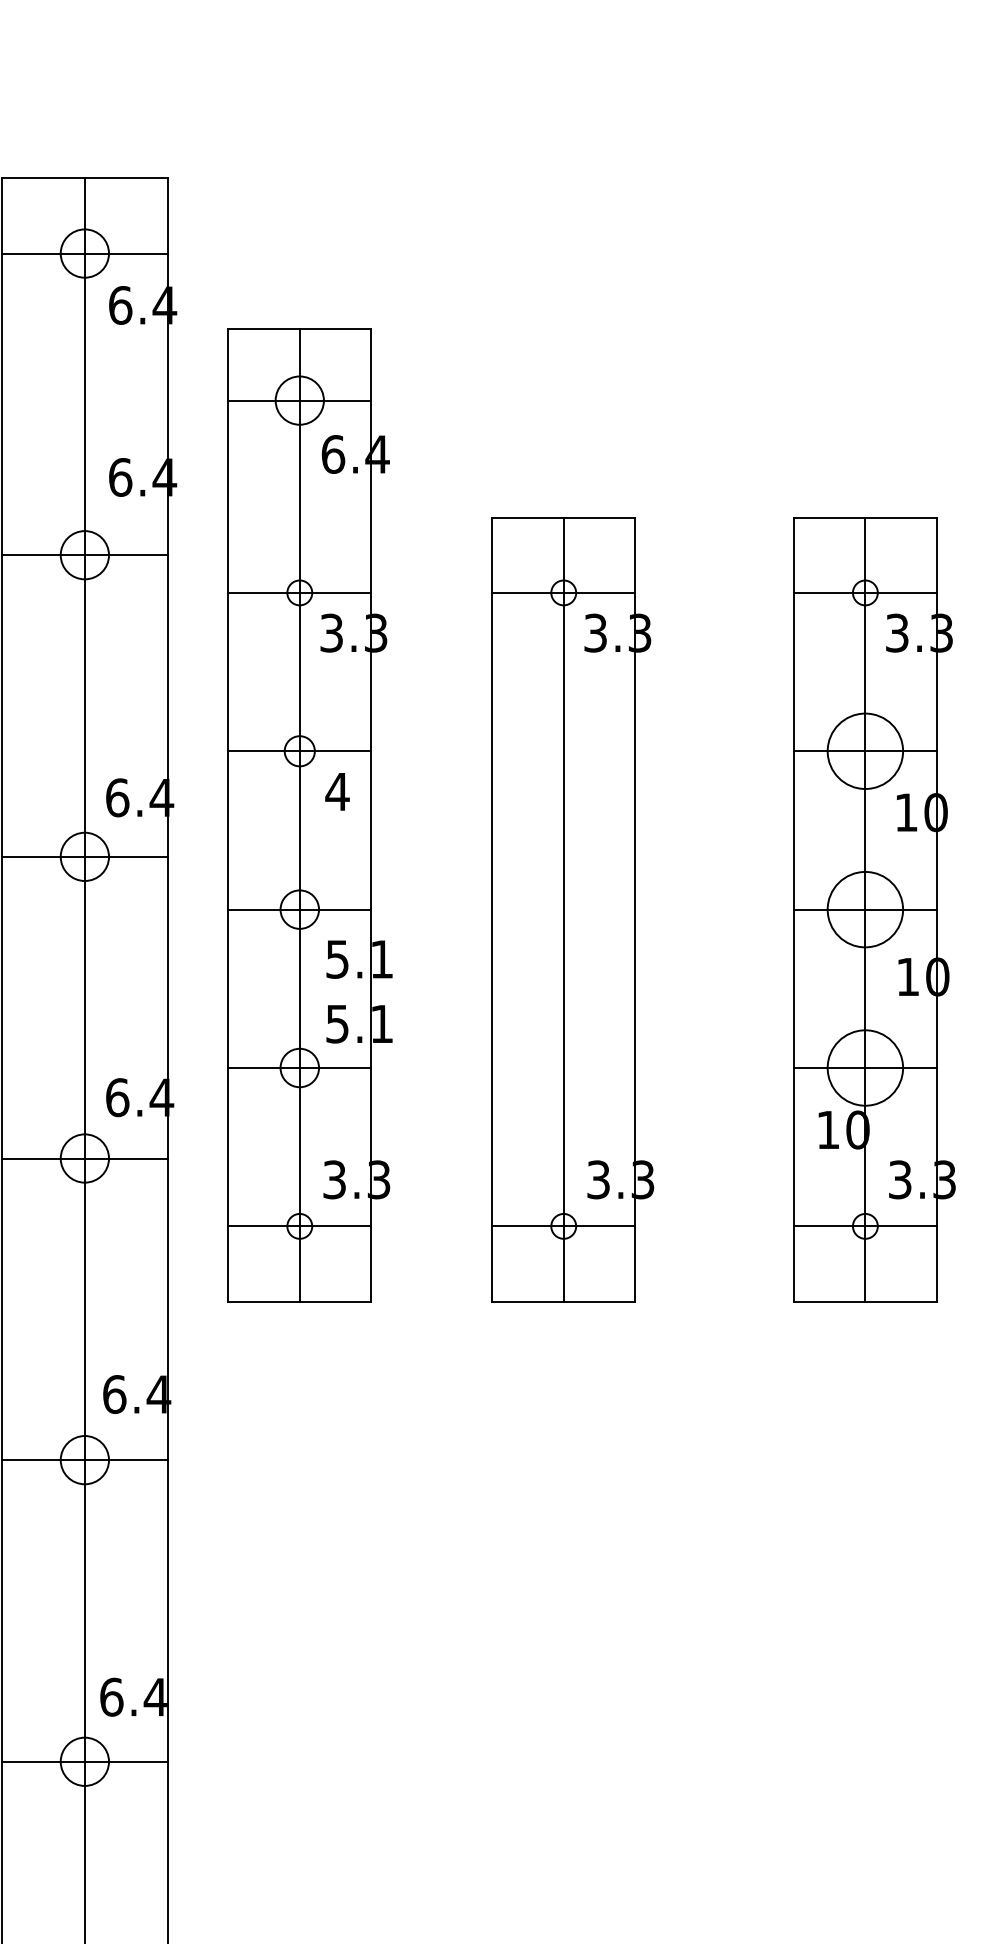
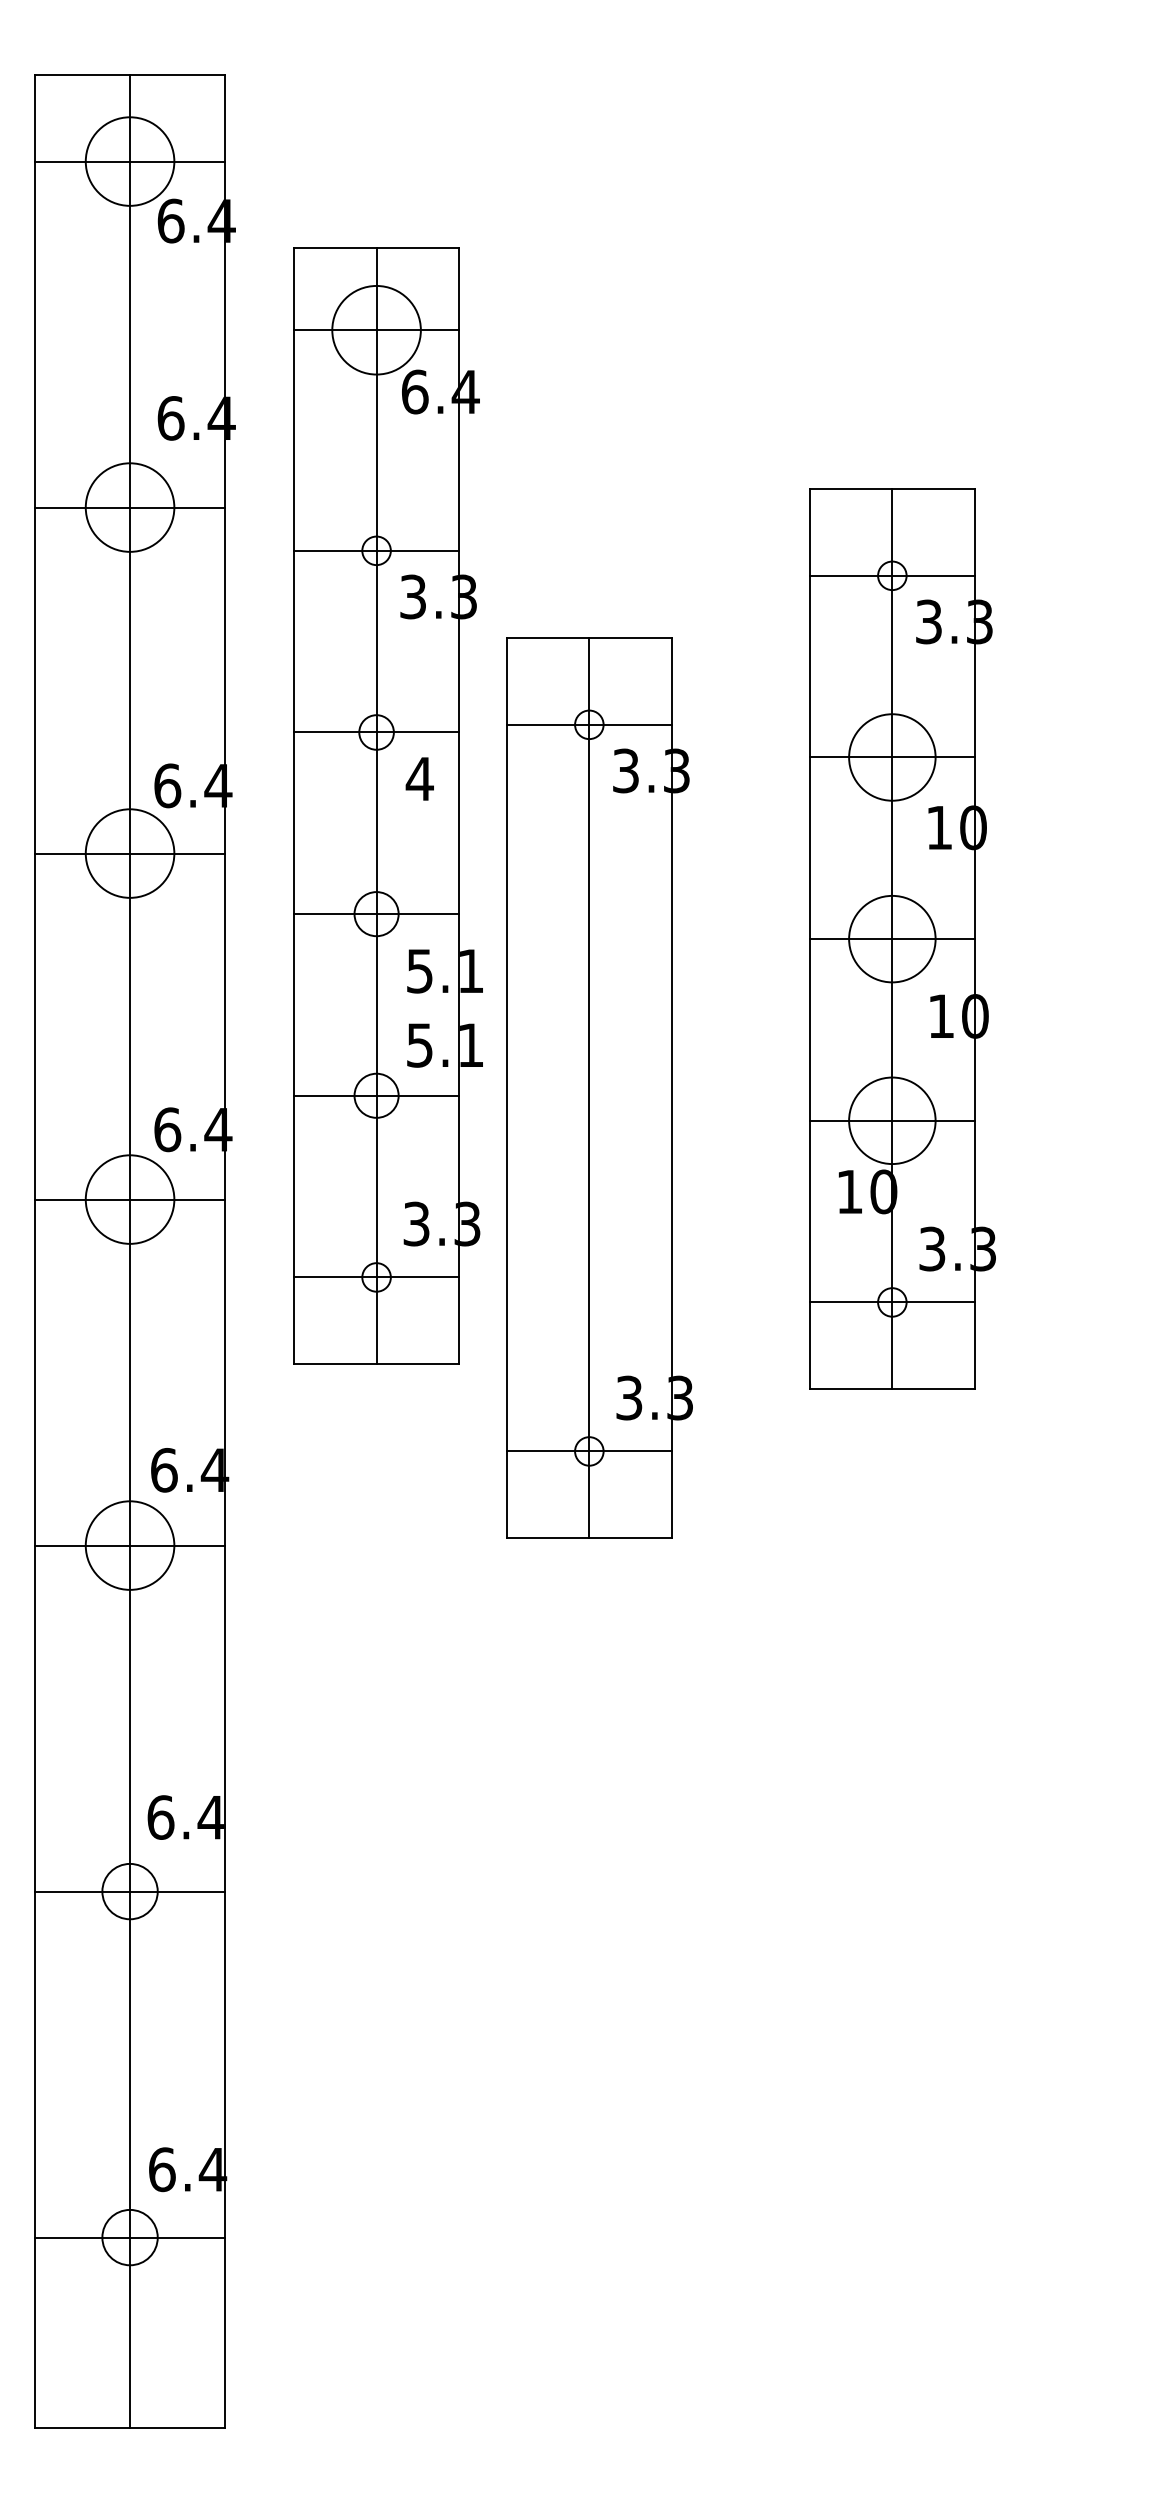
circle: (84, 253) -> (129, 161), size x1.6
circle: (299, 399) -> (376, 329), size x1.6
circle: (84, 555) -> (129, 507), size x1.6
circle: (84, 856) -> (129, 853), size x1.6
part: (572, 909) -> (599, 1087), moved
part: (874, 909) -> (902, 938), moved
circle: (84, 1158) -> (129, 1199), size x1.6
circle: (84, 1460) -> (129, 1545), size x1.6

